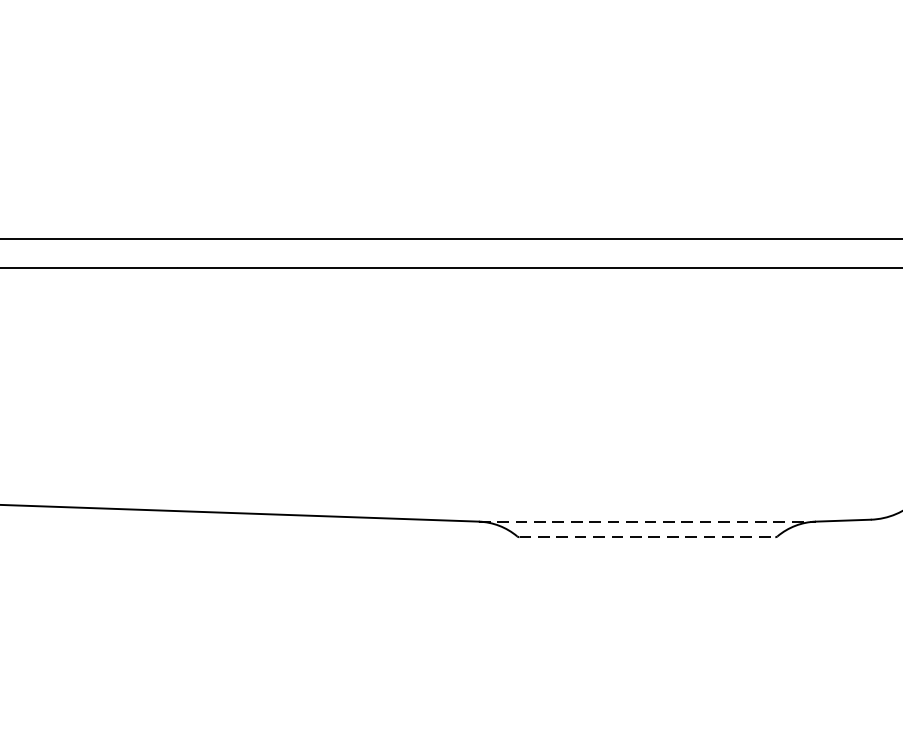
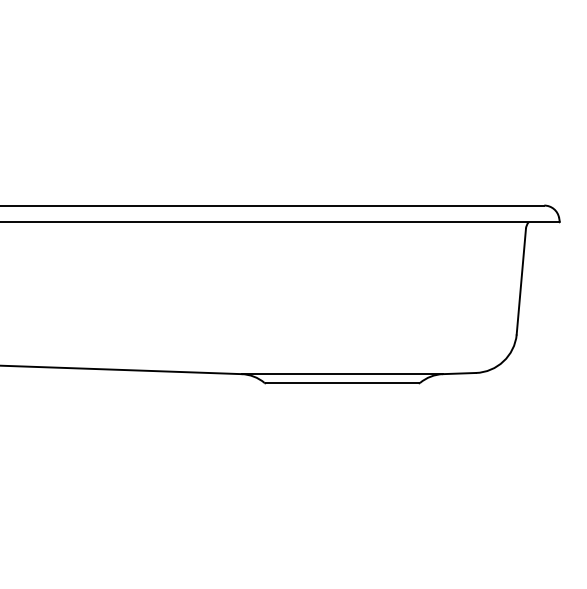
line: (647, 522) -> (342, 374), dashed -> solid
line: (647, 537) -> (342, 383), dashed -> solid

